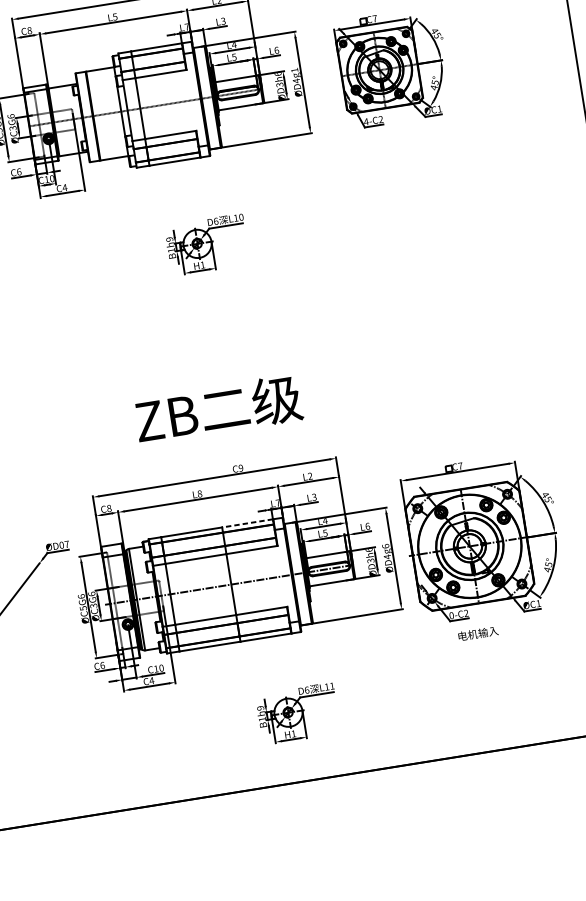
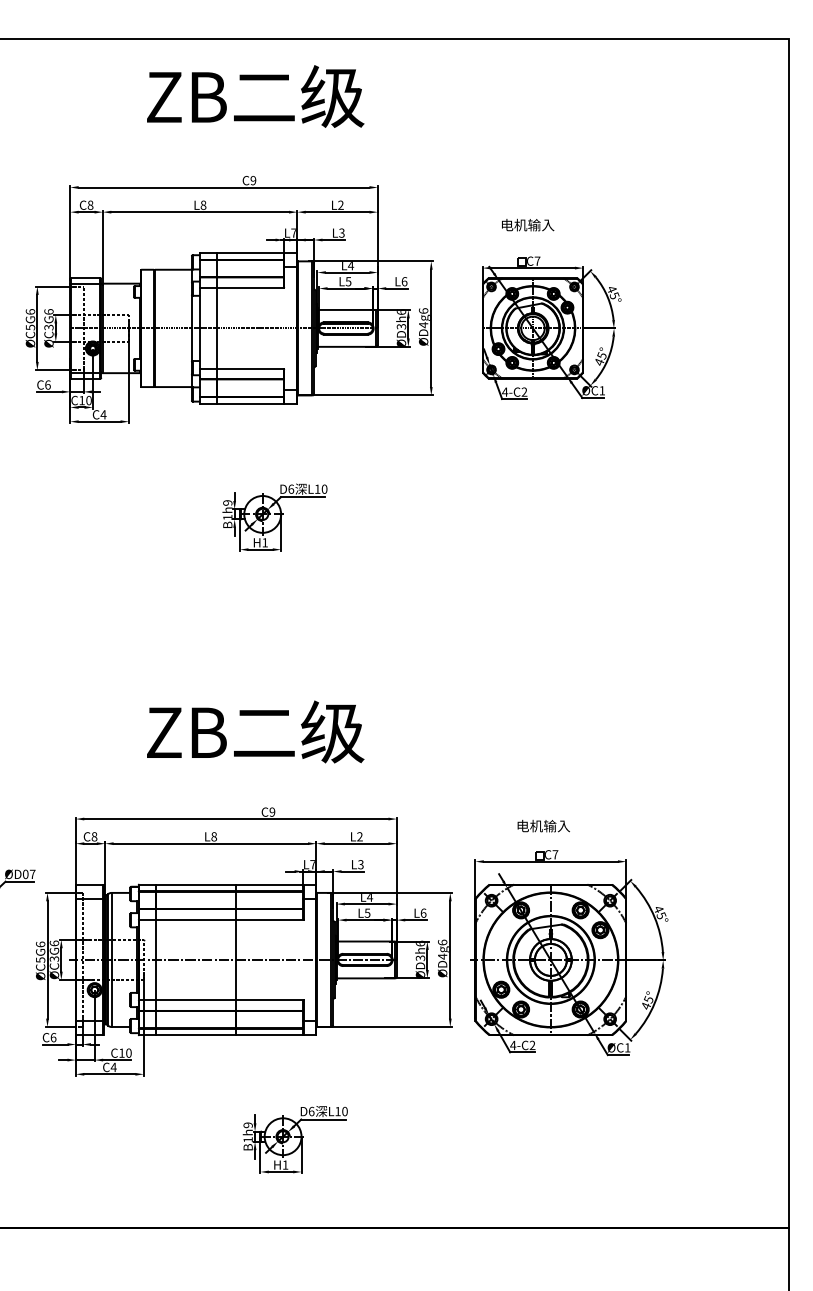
text: (115, 16) -> (203, 204), L5 -> L8
text: (294, 69) -> (423, 310), D4g1 -> D4g6
line: (247, 523) -> (269, 884), dashed -> solid
text: (451, 615) -> (513, 1045), 0-C2 -> 4-C2
text: (478, 633) -> (543, 825), moved
text: (331, 686) -> (344, 1111), L11 -> L10

